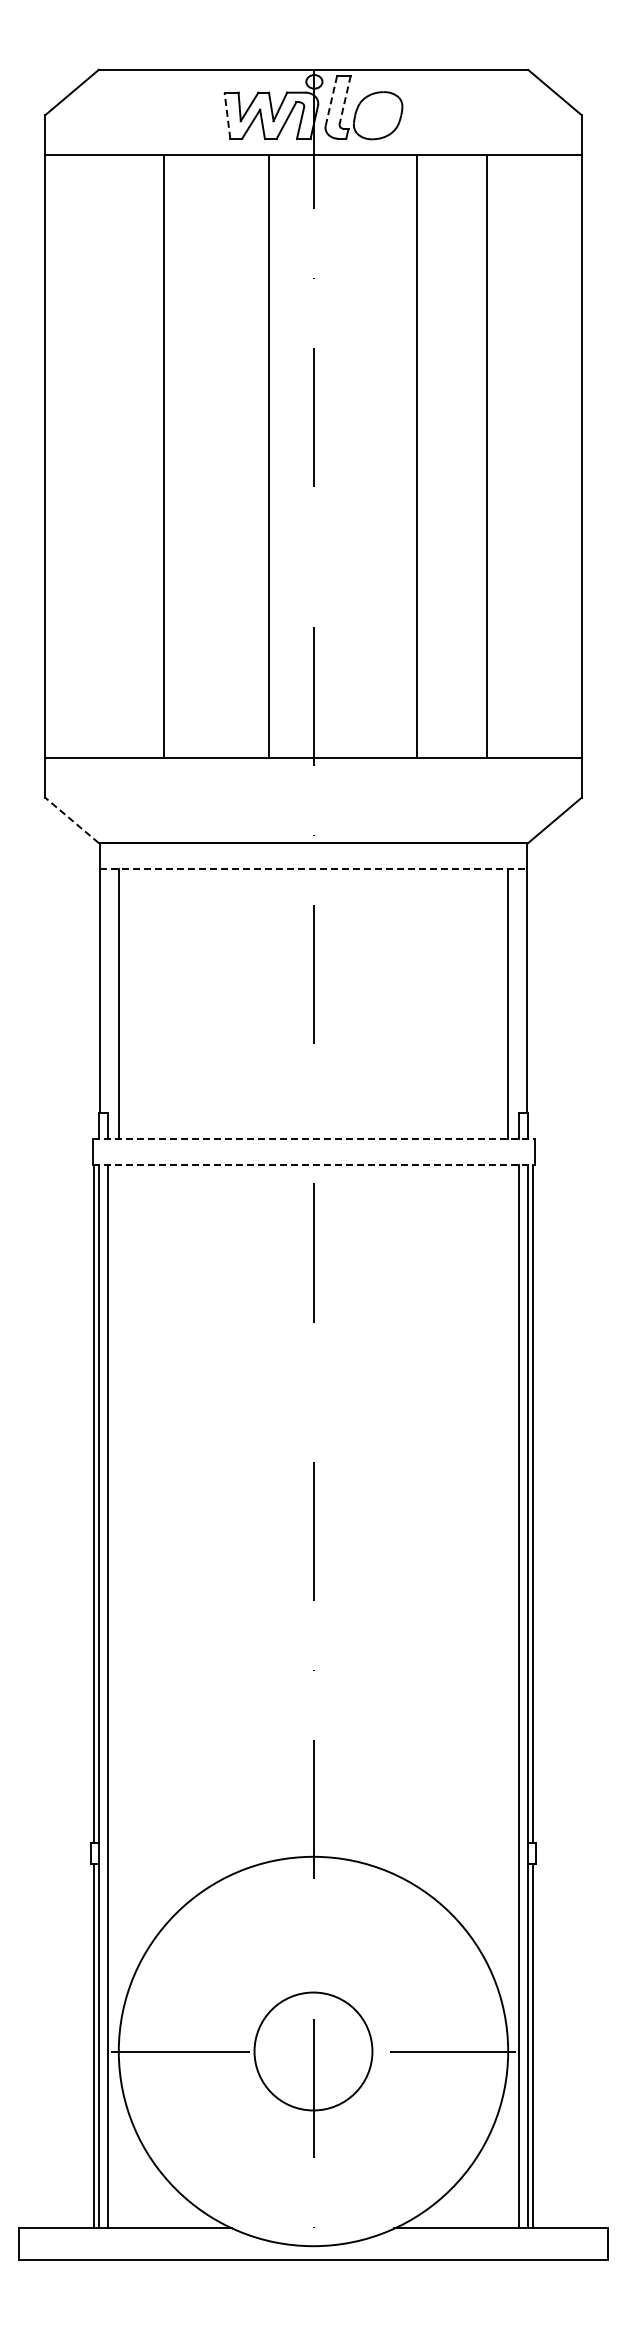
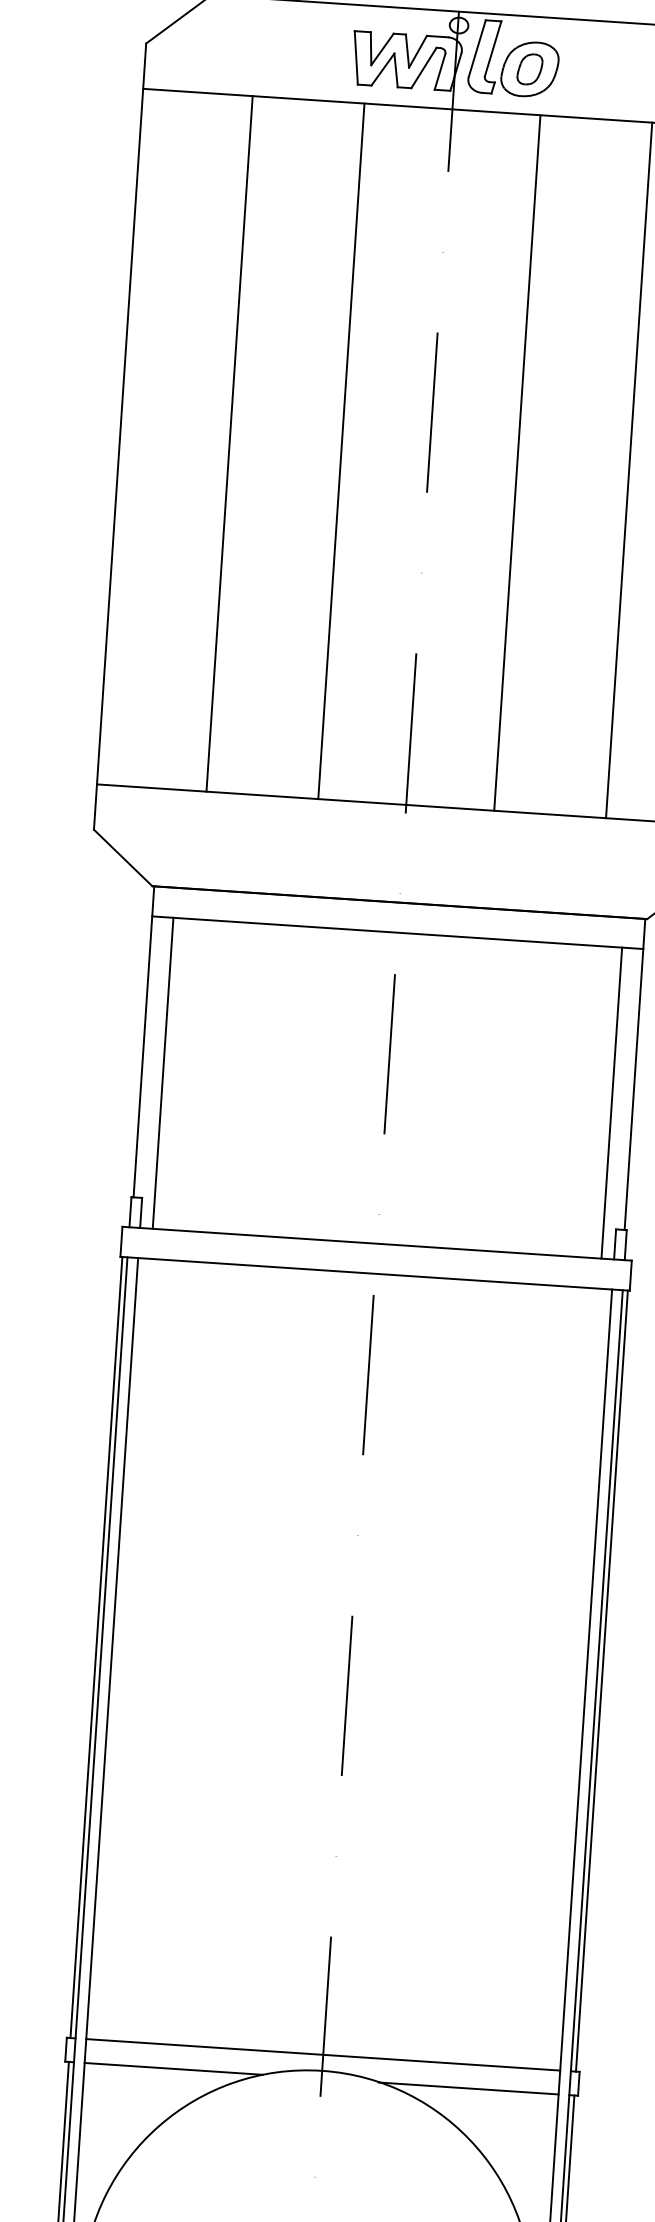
line: (345, 99) -> (493, 48), dashed -> solid
line: (331, 100) -> (477, 48), dashed -> solid
line: (227, 115) -> (356, 57), dashed -> solid
part: (377, 115) -> (529, 69), added
line: (164, 456) -> (230, 443), moved
line: (269, 456) -> (341, 451), moved
line: (416, 456) -> (516, 463), moved
line: (71, 820) -> (122, 858), dashed -> solid
line: (313, 869) -> (397, 933), dashed -> solid
line: (313, 1139) -> (377, 1244), dashed -> solid
line: (313, 1165) -> (375, 1274), dashed -> solid
line: (313, 1842) -> (323, 2054), added
line: (184, 1863) -> (173, 2068), added
line: (440, 1863) -> (468, 2088), added

